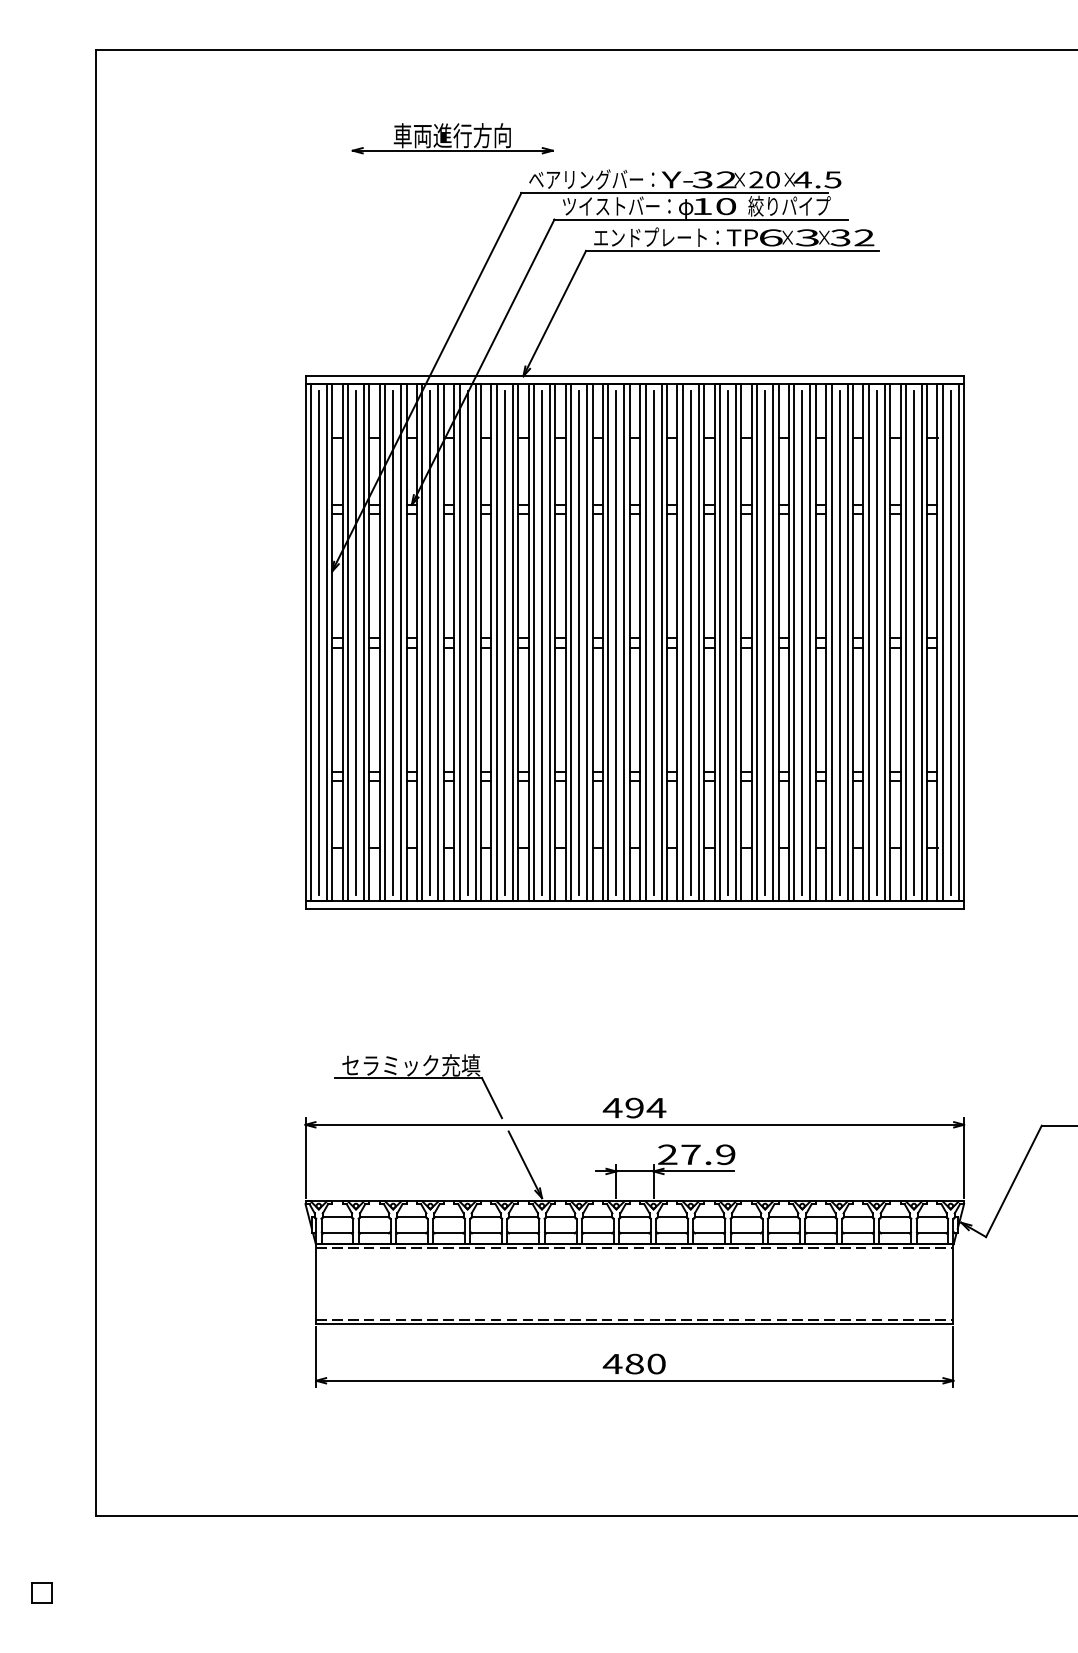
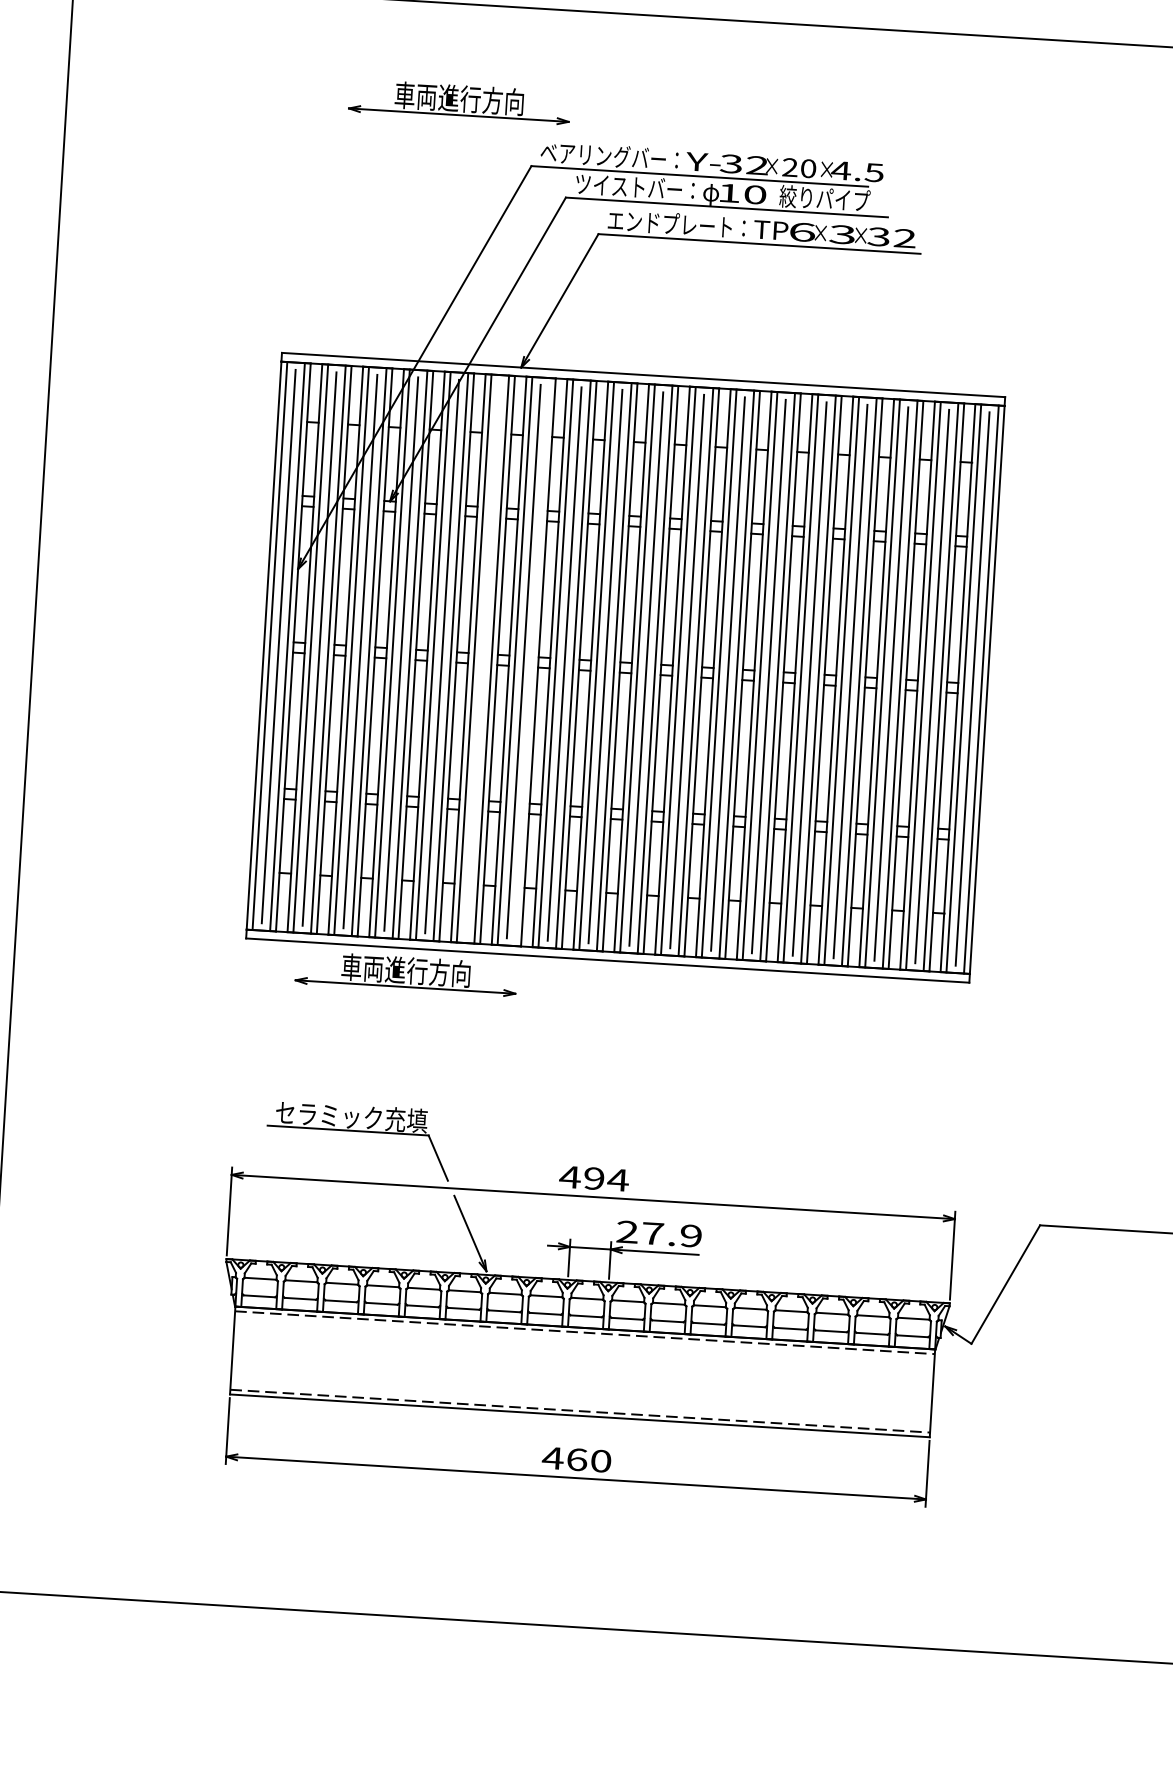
line: (504, 642) -> (482, 658), removed
line: (550, 642) -> (533, 661), removed
part: (452, 932) -> (406, 973), added
text: (634, 1363) -> (576, 1459), 480 -> 460

